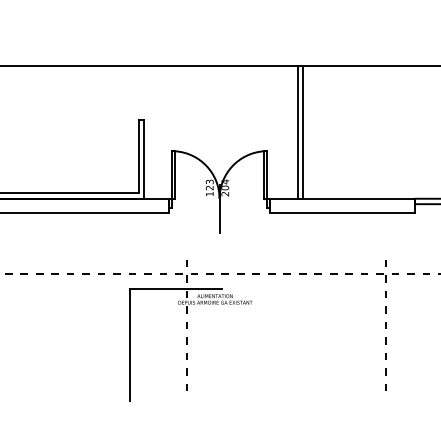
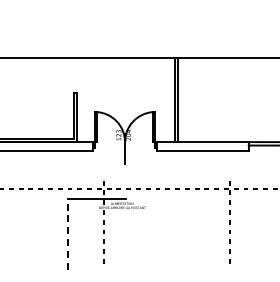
line: (130, 344) -> (68, 234), solid -> dashed

